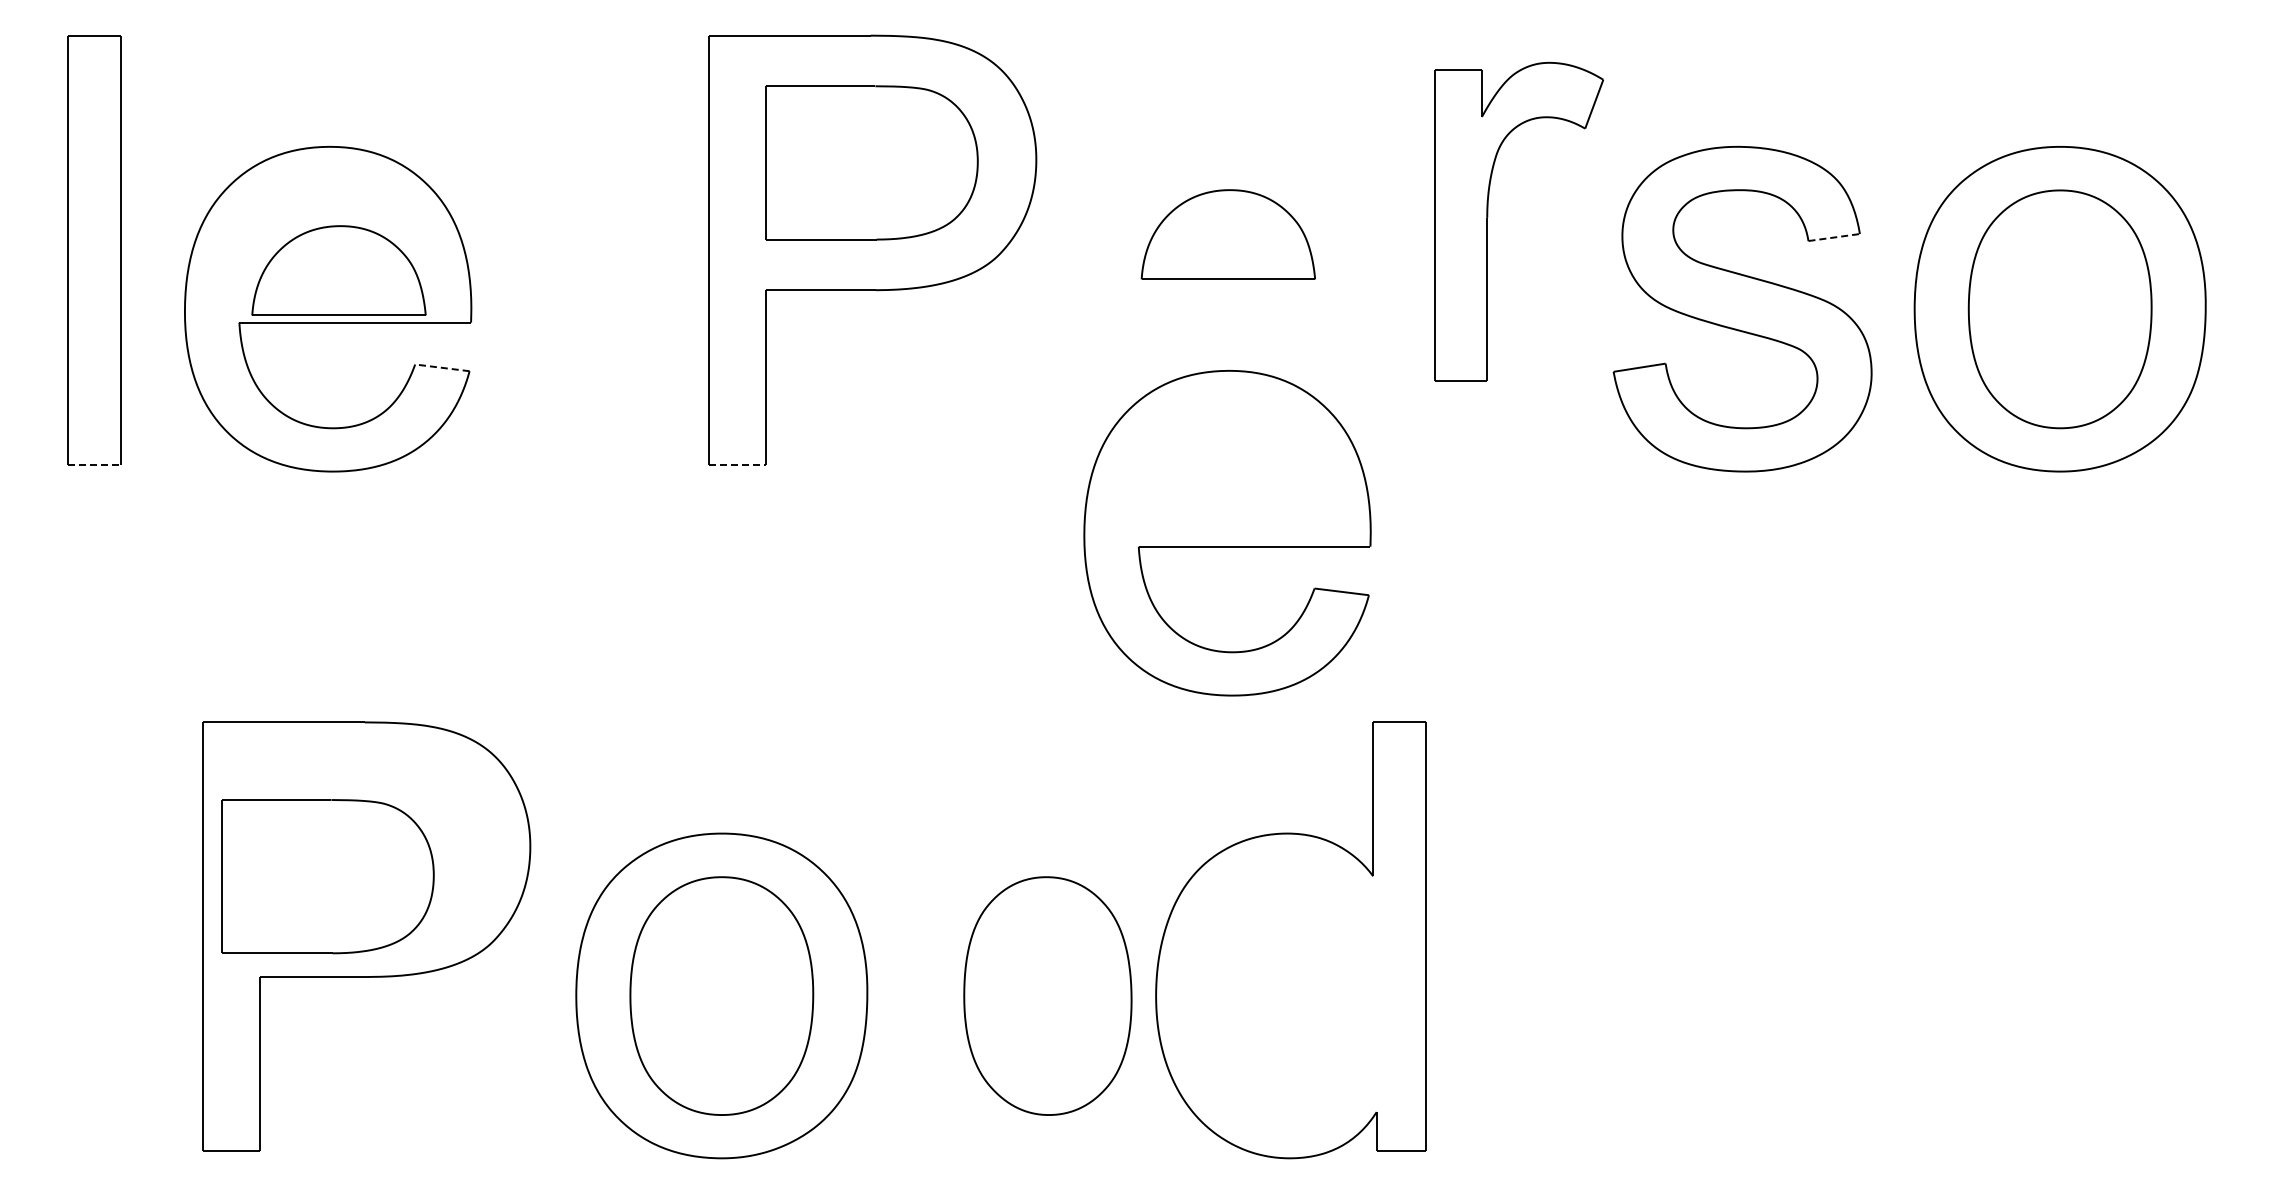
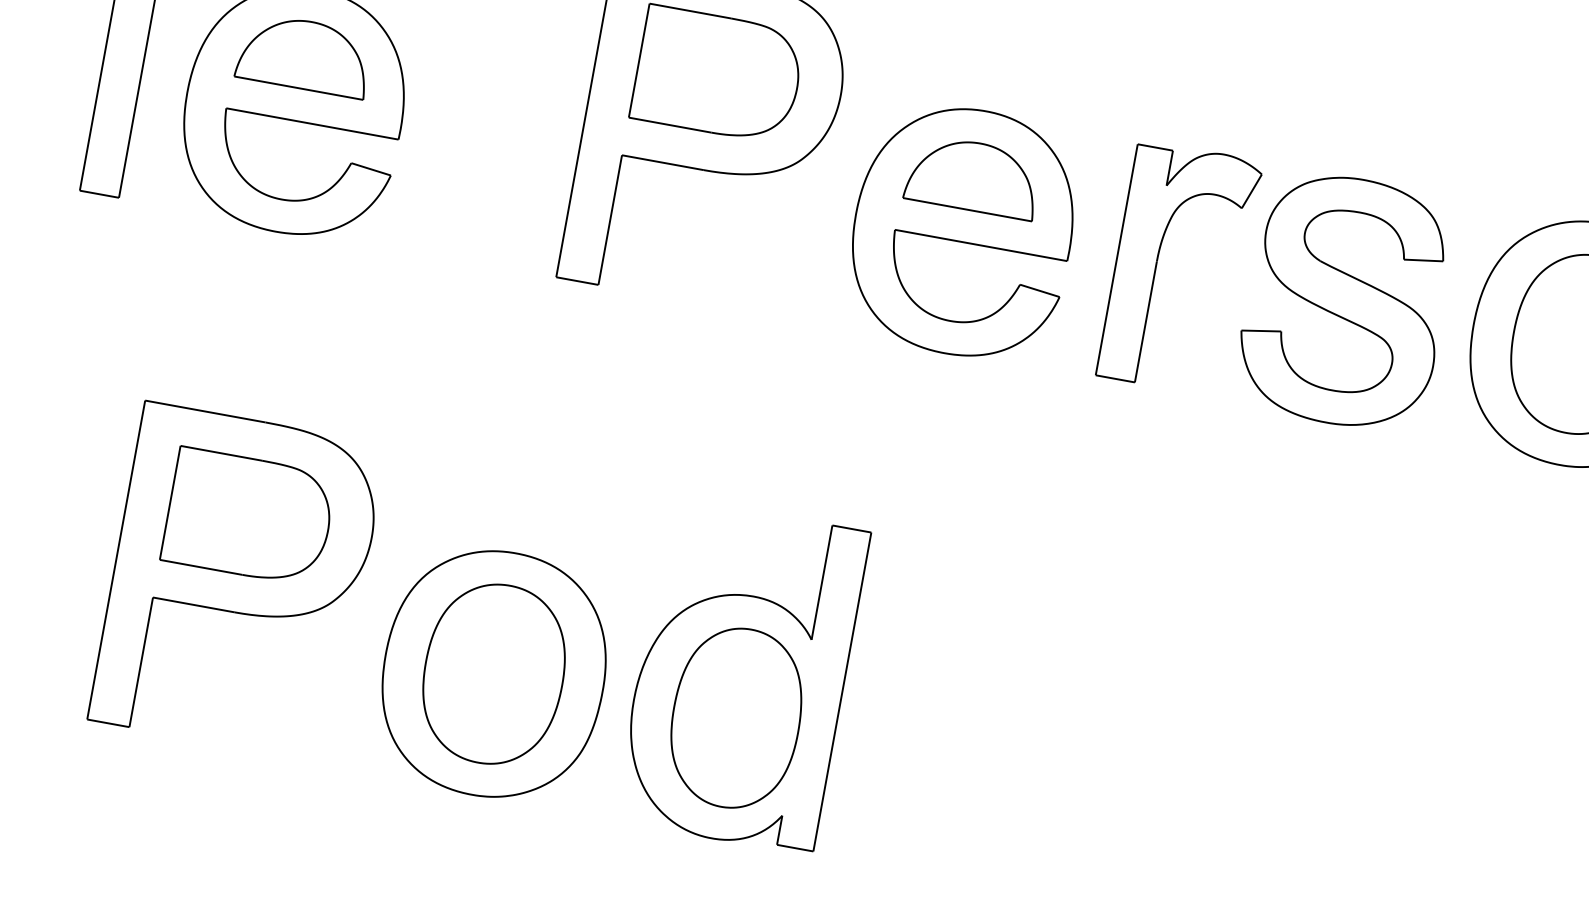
part: (1488, 217) -> (1157, 261), moved
line: (1834, 237) -> (1423, 260), dashed -> solid
part: (338, 270) -> (304, 54), moved
line: (441, 367) -> (370, 168), dashed -> solid
line: (95, 464) -> (100, 194), dashed -> solid
line: (737, 464) -> (577, 281), dashed -> solid
part: (1227, 532) -> (962, 231), moved
part: (327, 876) -> (248, 517), moved
part: (1290, 940) -> (741, 676), moved

